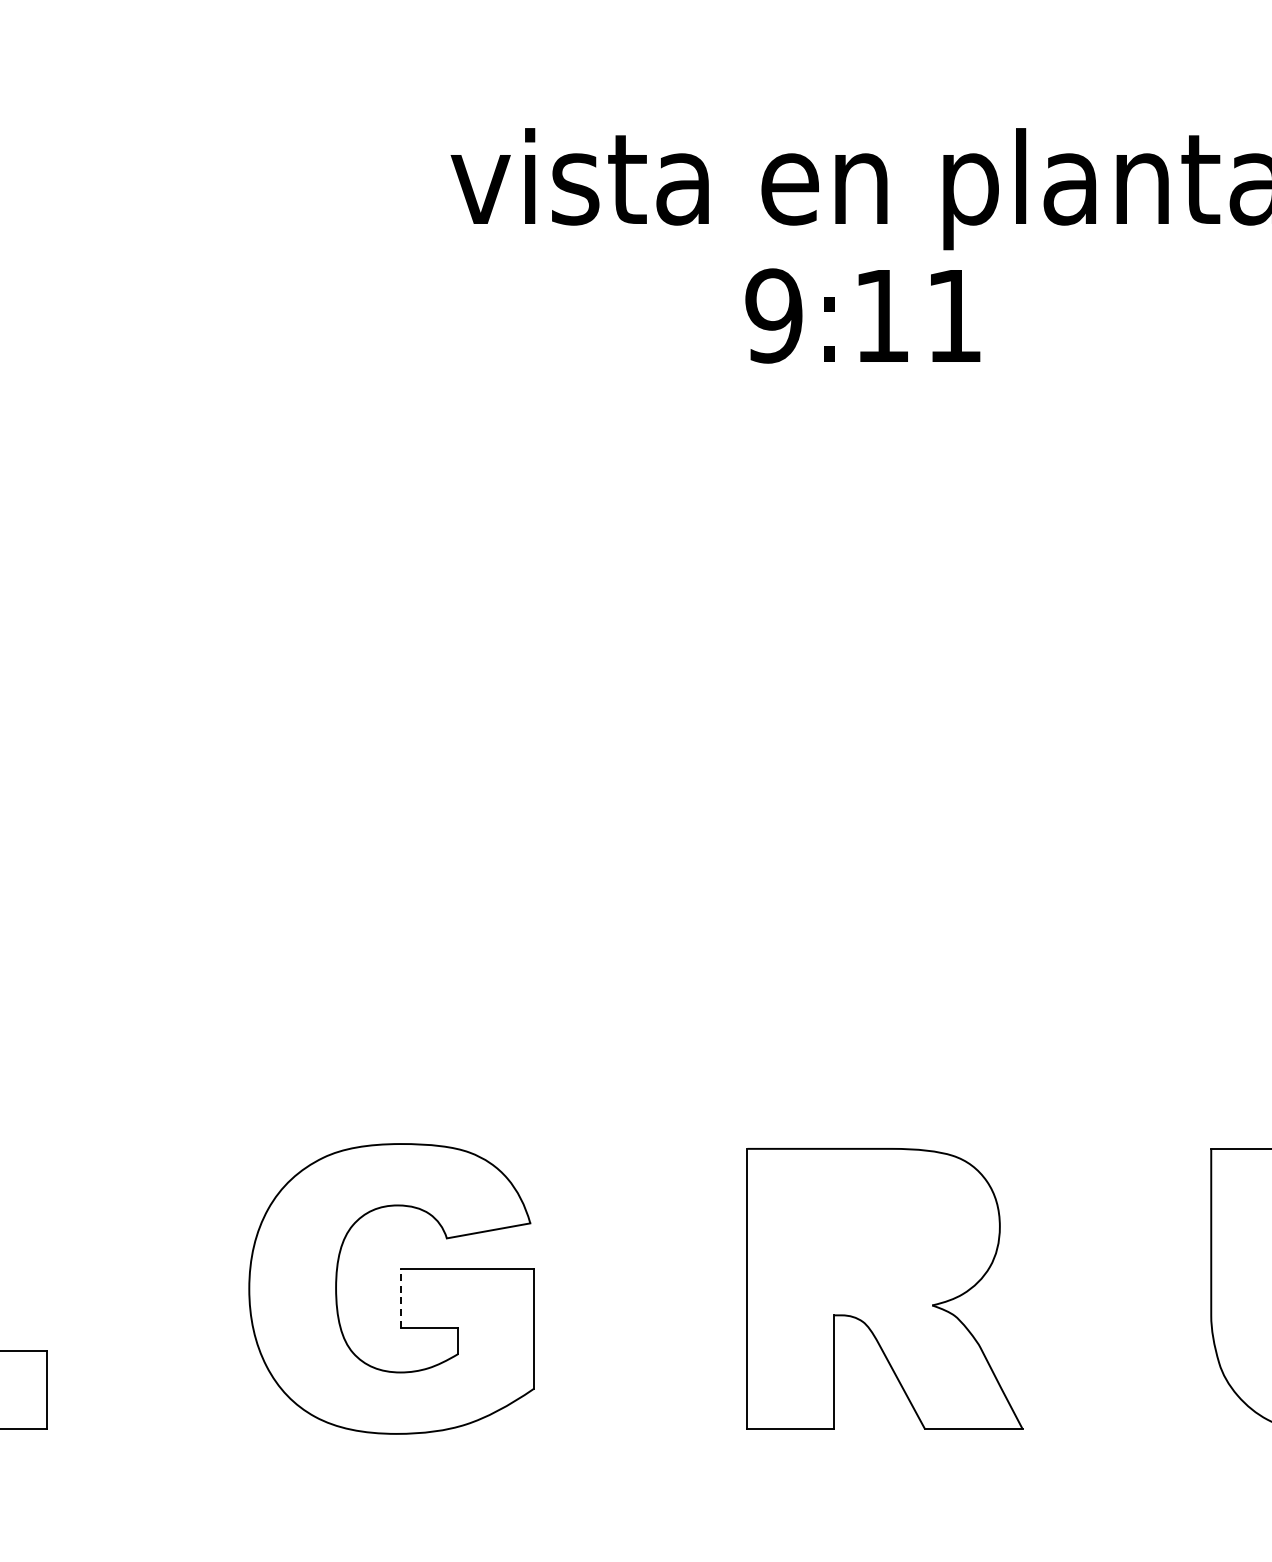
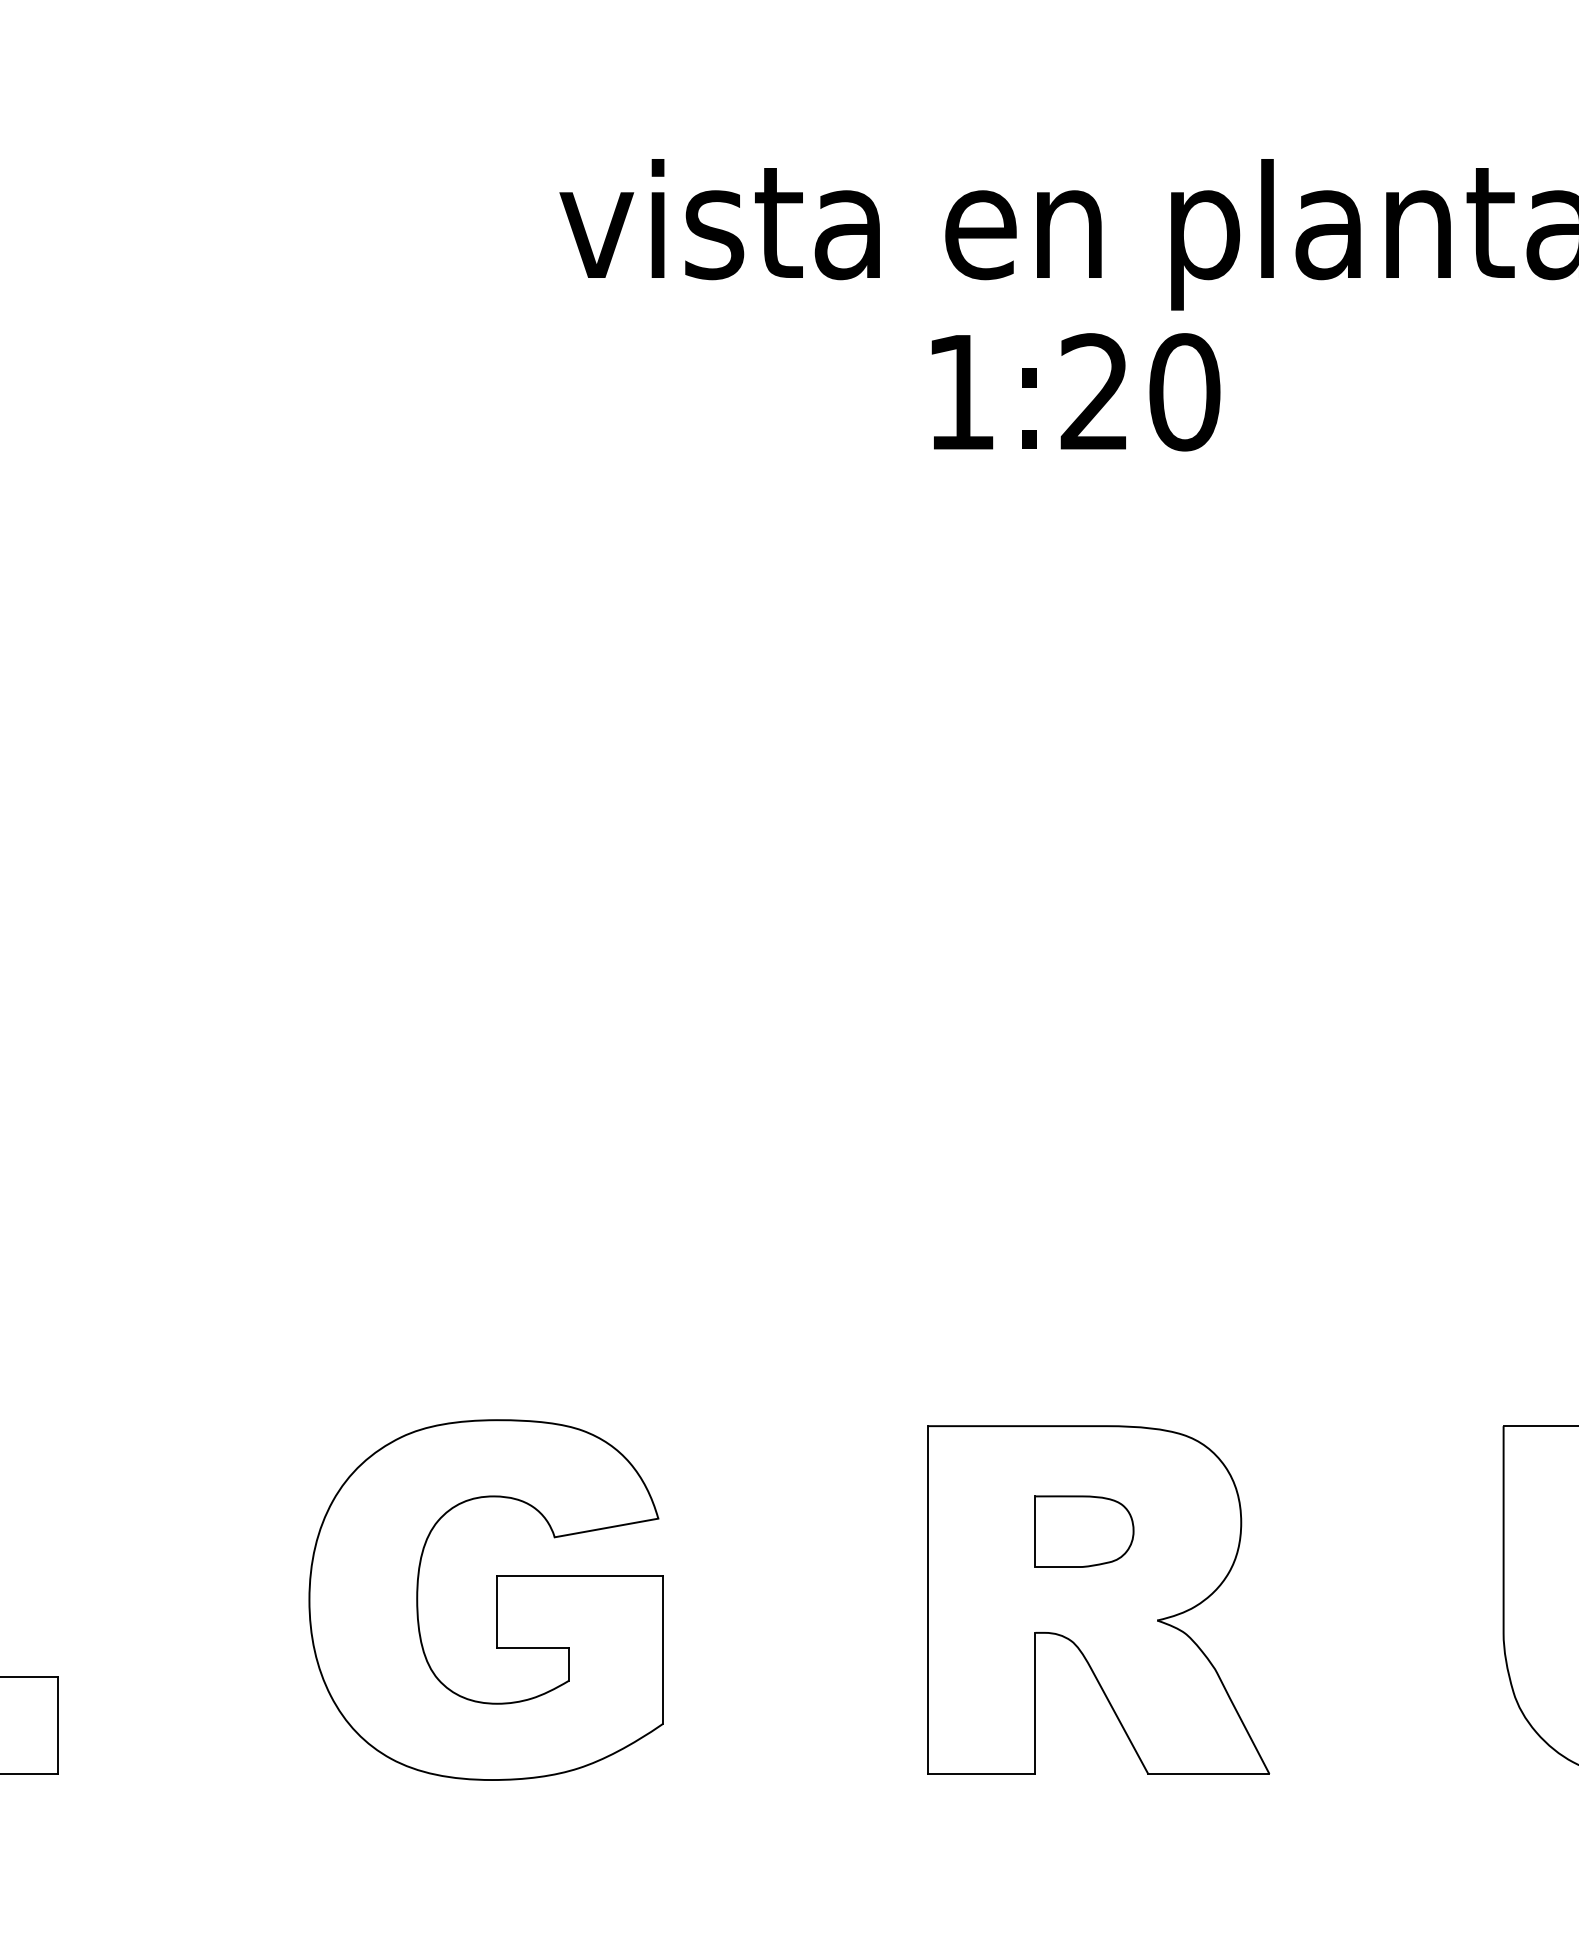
text: (773, 315) -> (960, 391), 9 -> 1
text: (918, 315) -> (1140, 391), 11 -> 20
part: (873, 1233) -> (1084, 1531), added
line: (400, 1297) -> (497, 1610), dashed -> solid

